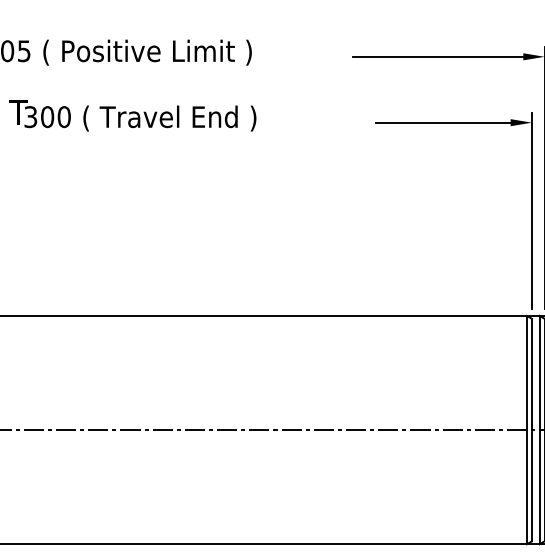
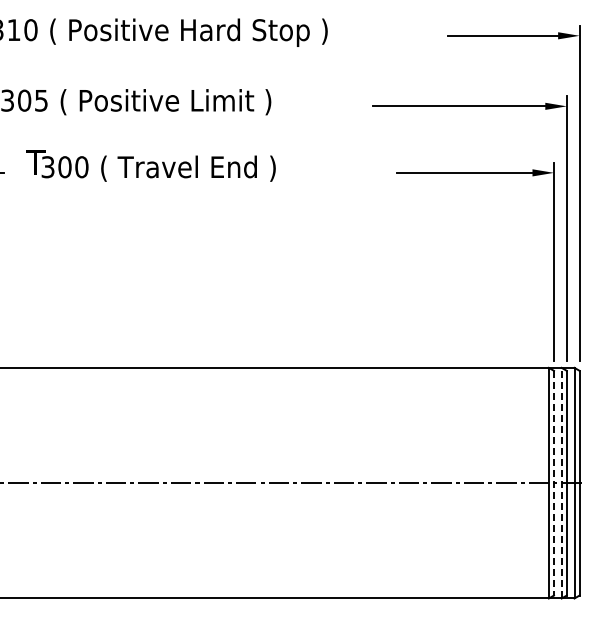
line: (539, 429) -> (561, 482), solid -> dashed
line: (532, 430) -> (554, 483), solid -> dashed

